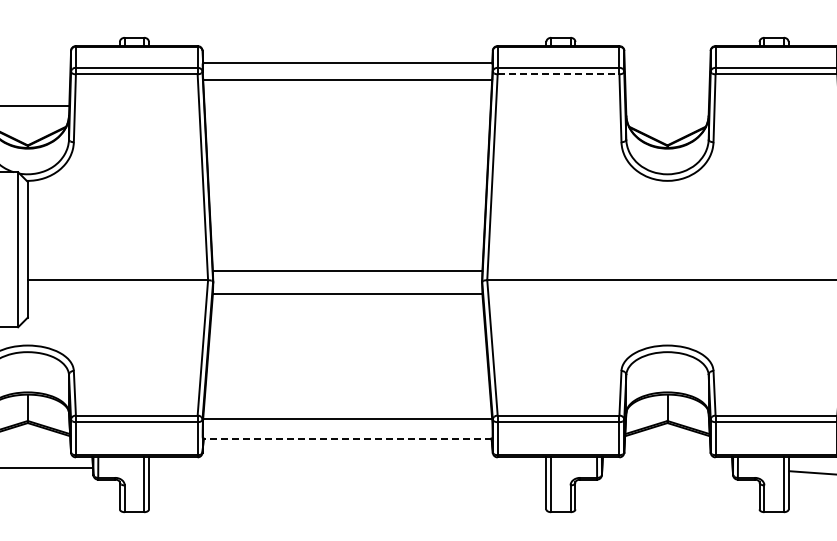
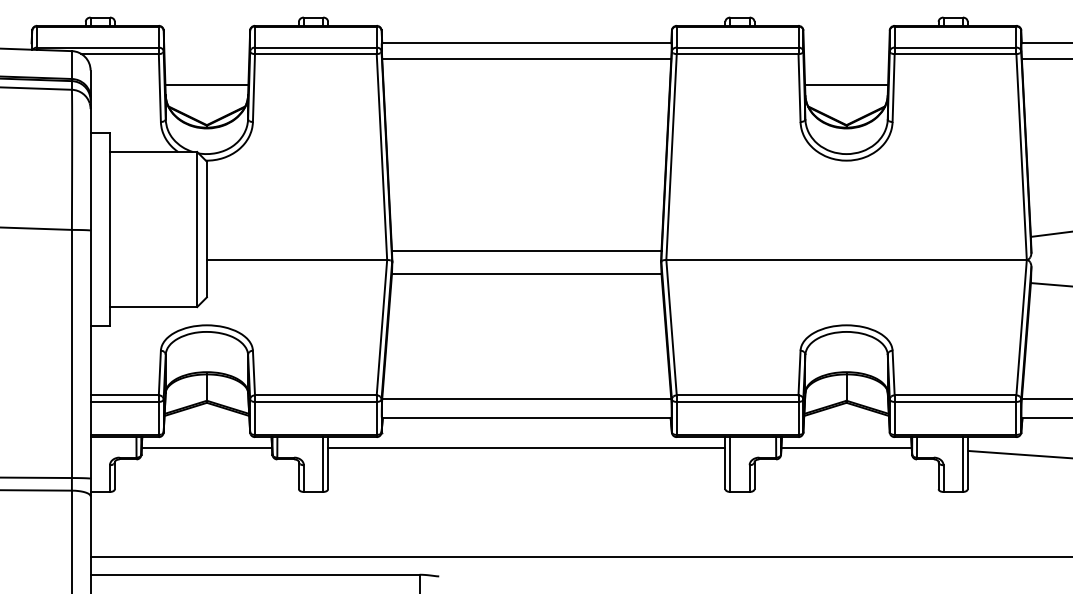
line: (558, 74) -> (737, 54), dashed -> solid
line: (667, 105) -> (846, 85), added
line: (347, 438) -> (526, 418), dashed -> solid
line: (347, 467) -> (526, 447), added
line: (667, 467) -> (846, 447), added

